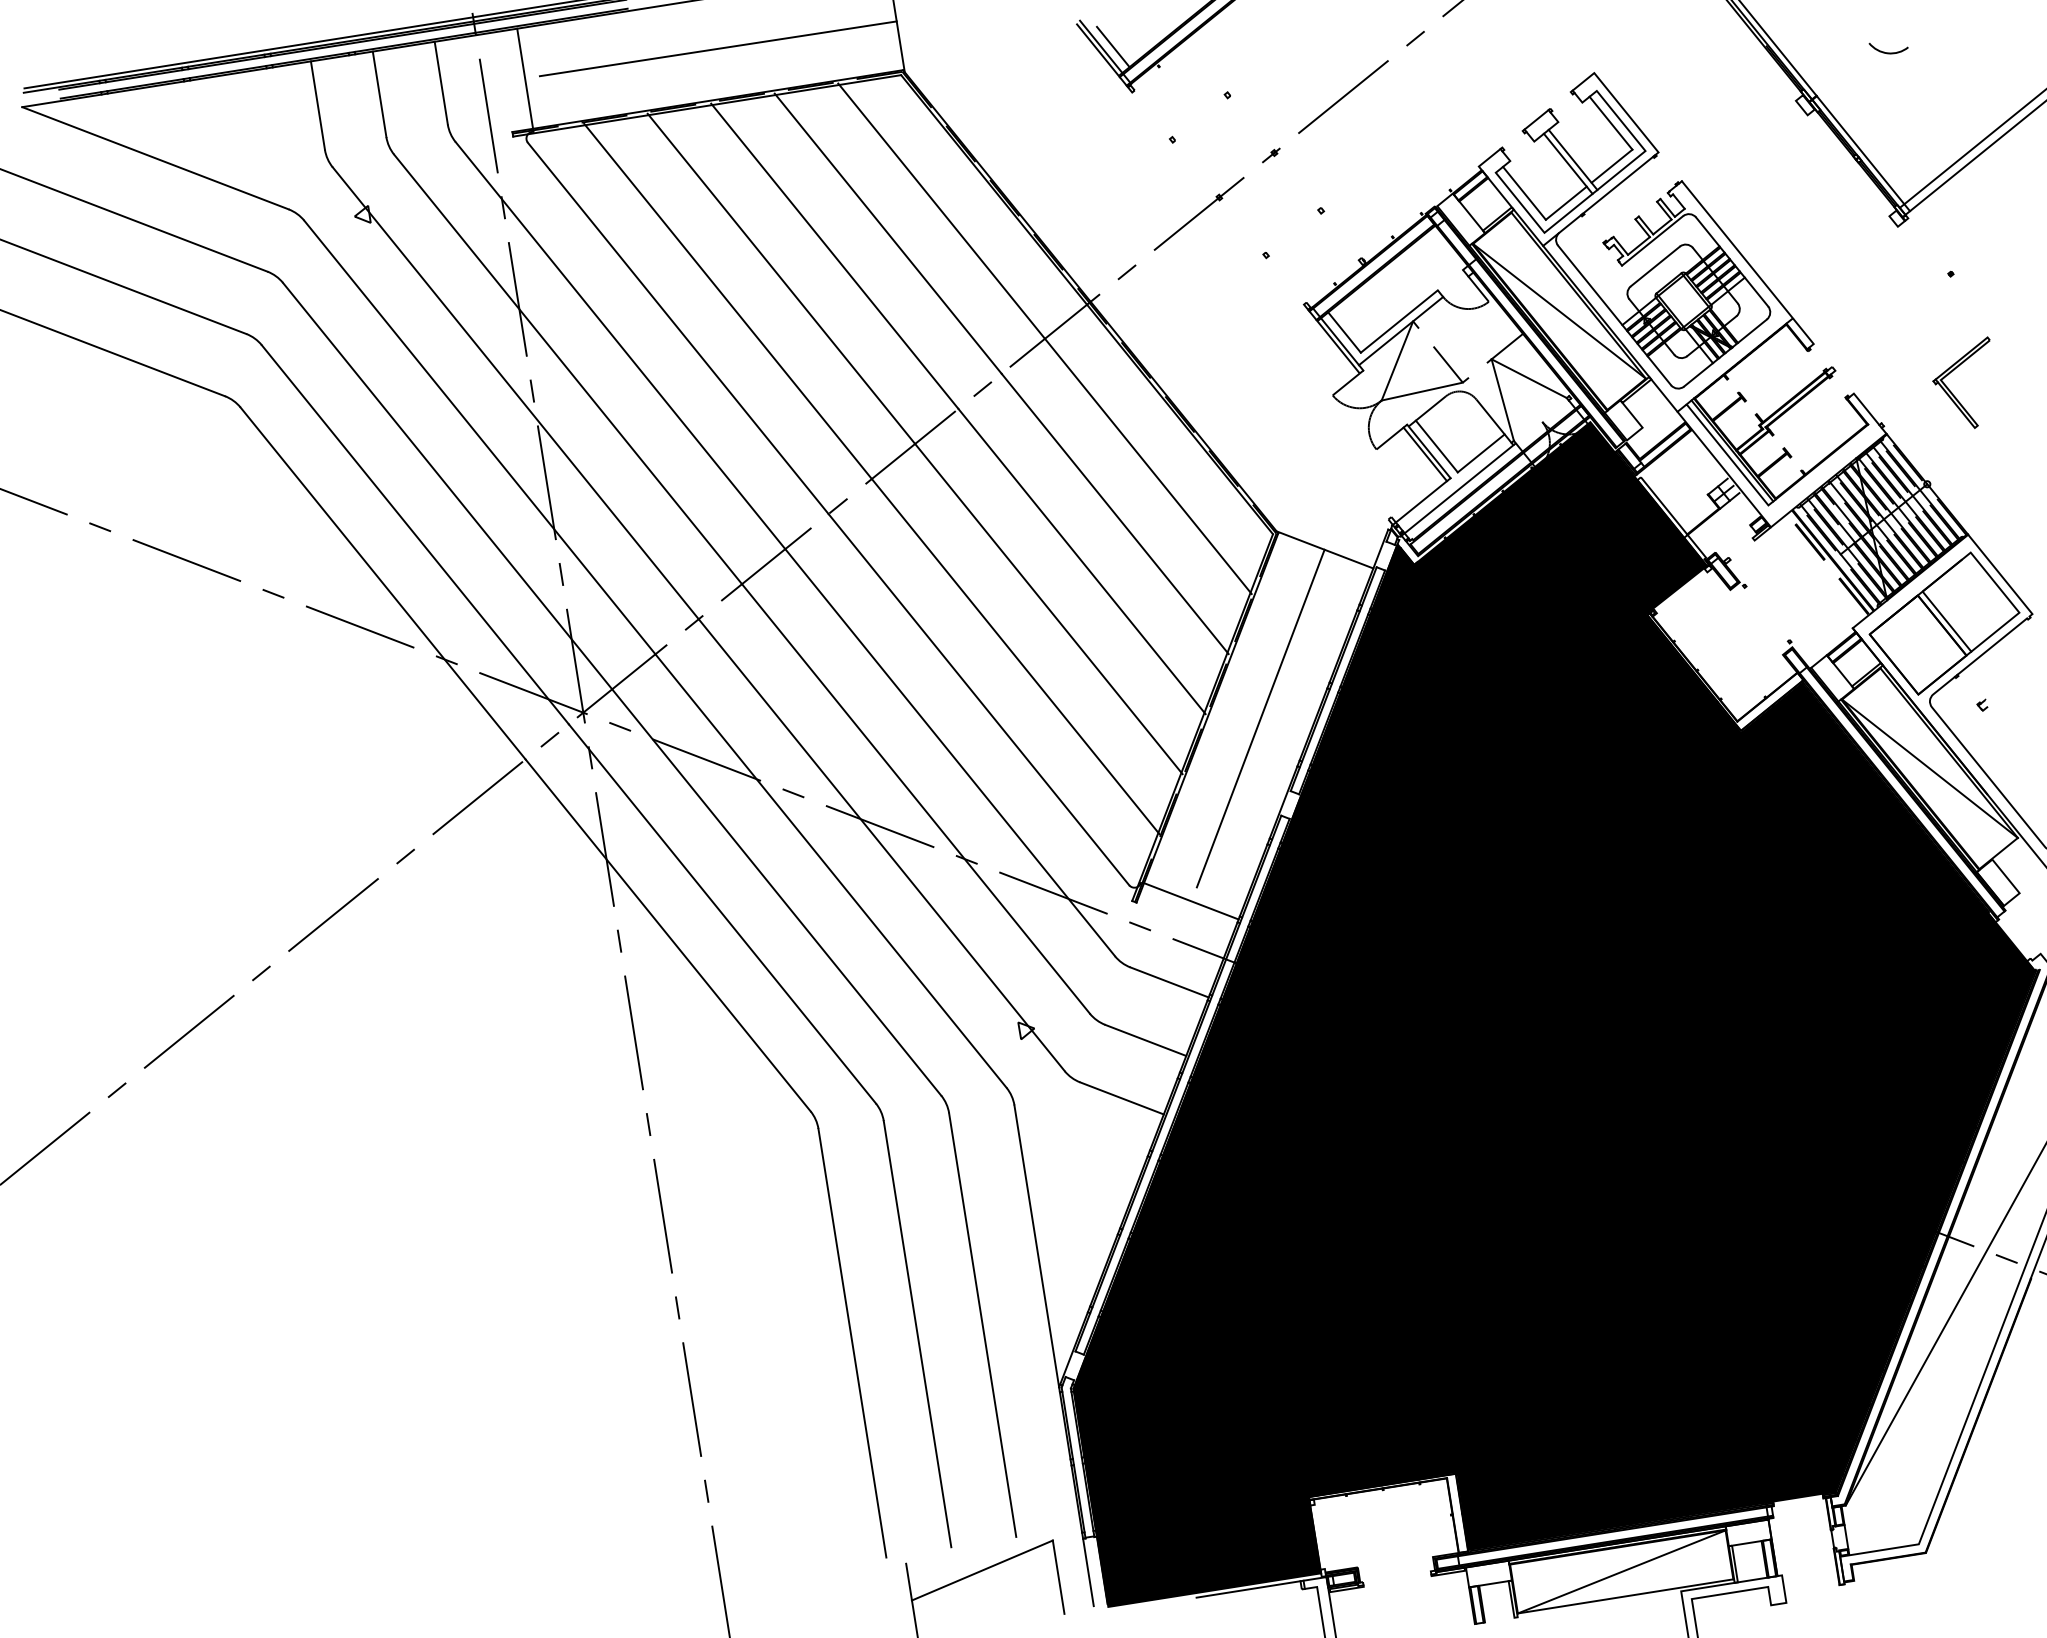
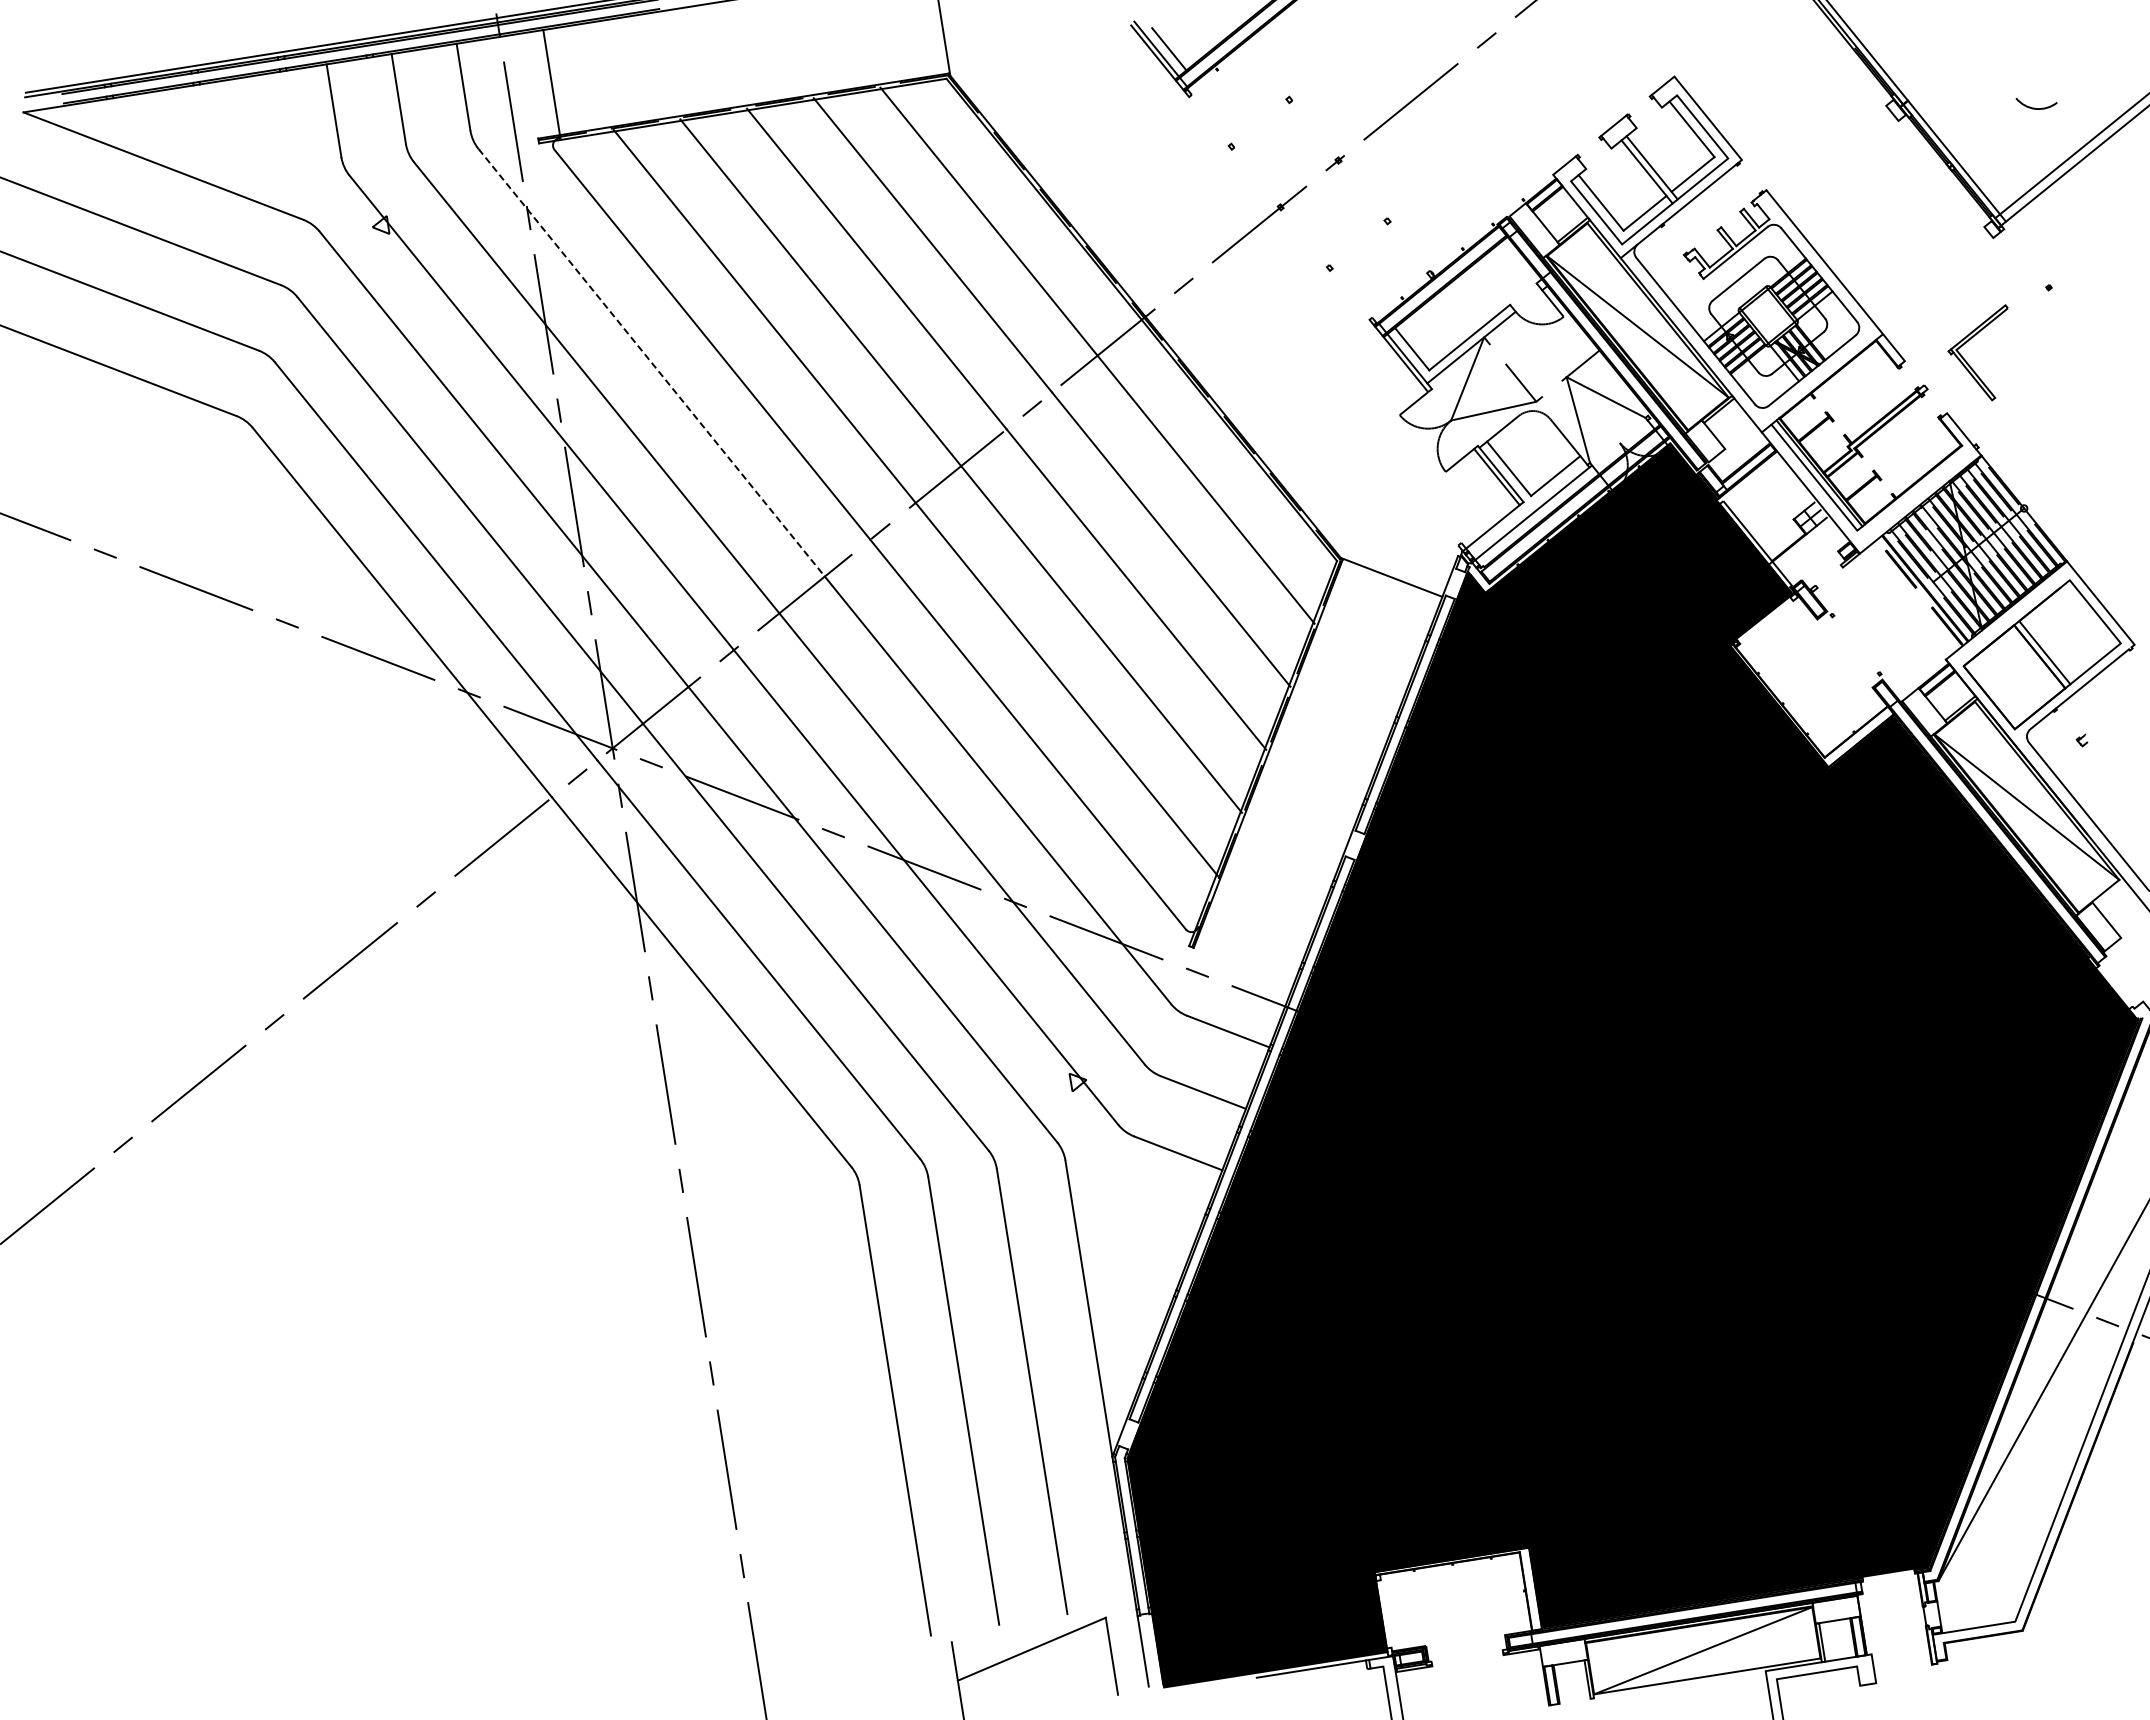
line: (718, 48) -> (754, 50), removed
curve: (1886, 52) -> (2034, 107), moved
line: (621, 346) -> (652, 363), solid -> dashed
part: (1950, 390) -> (1966, 360), moved
line: (1261, 718) -> (1324, 754), removed
line: (1190, 901) -> (1250, 946), removed

